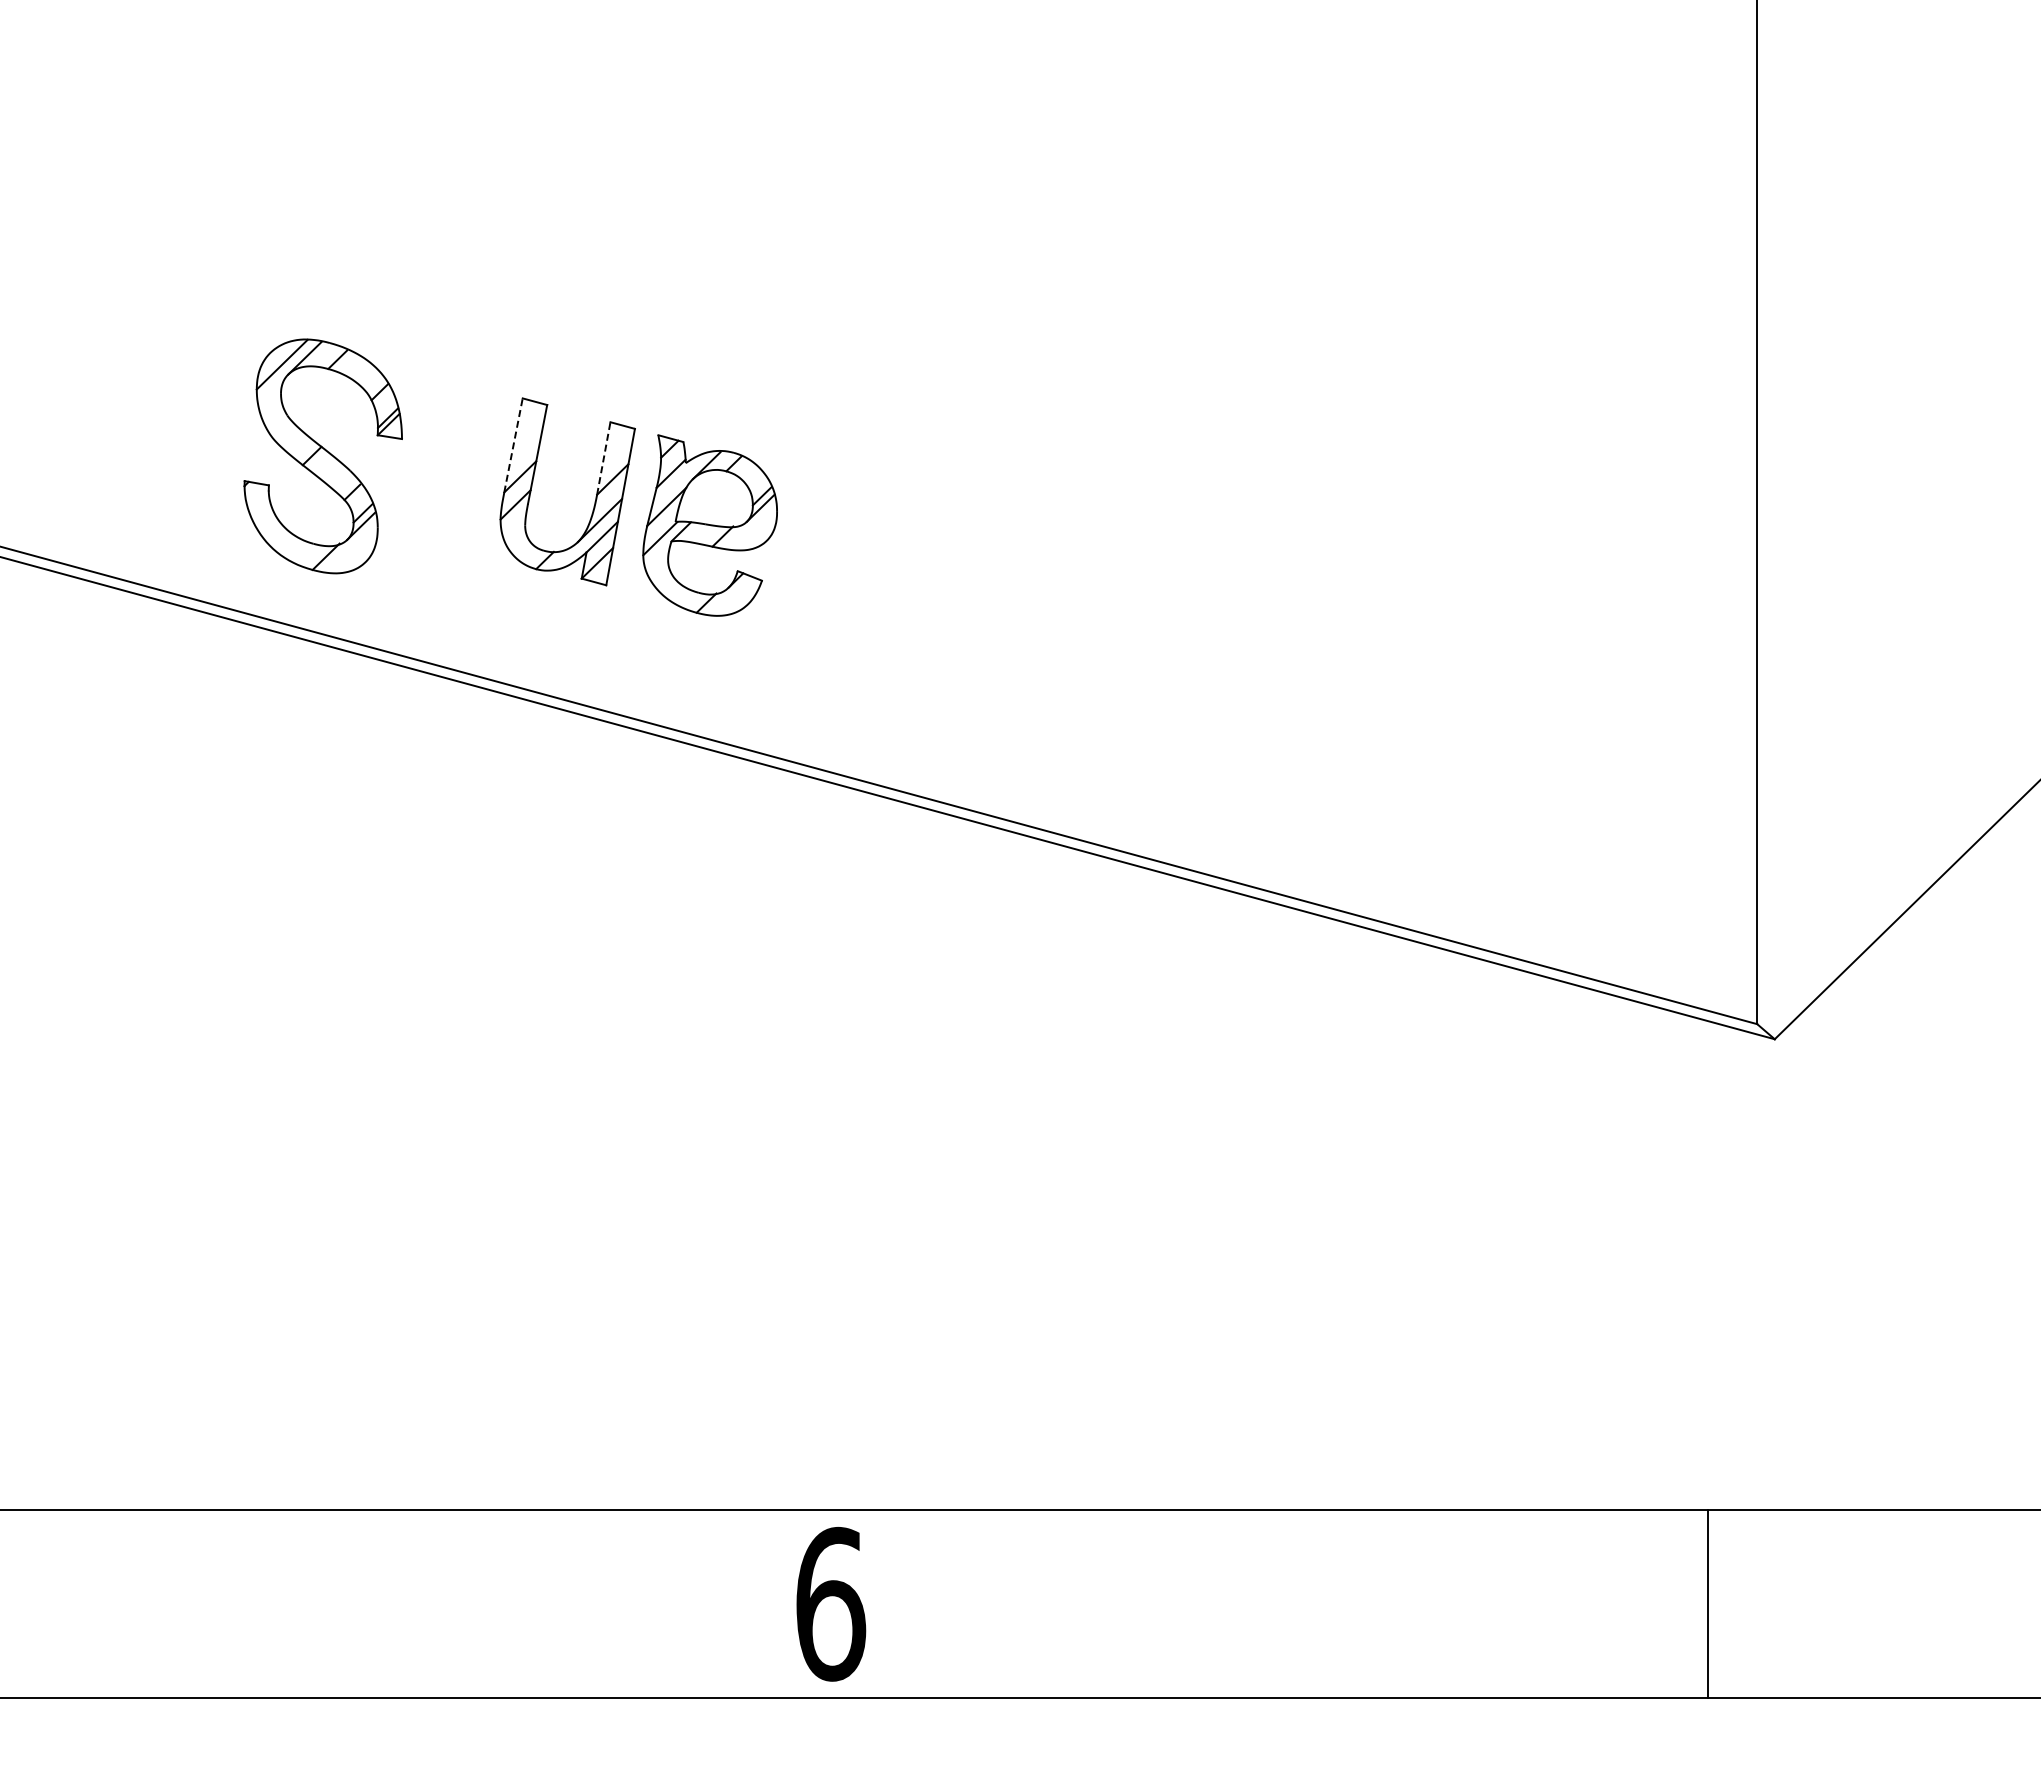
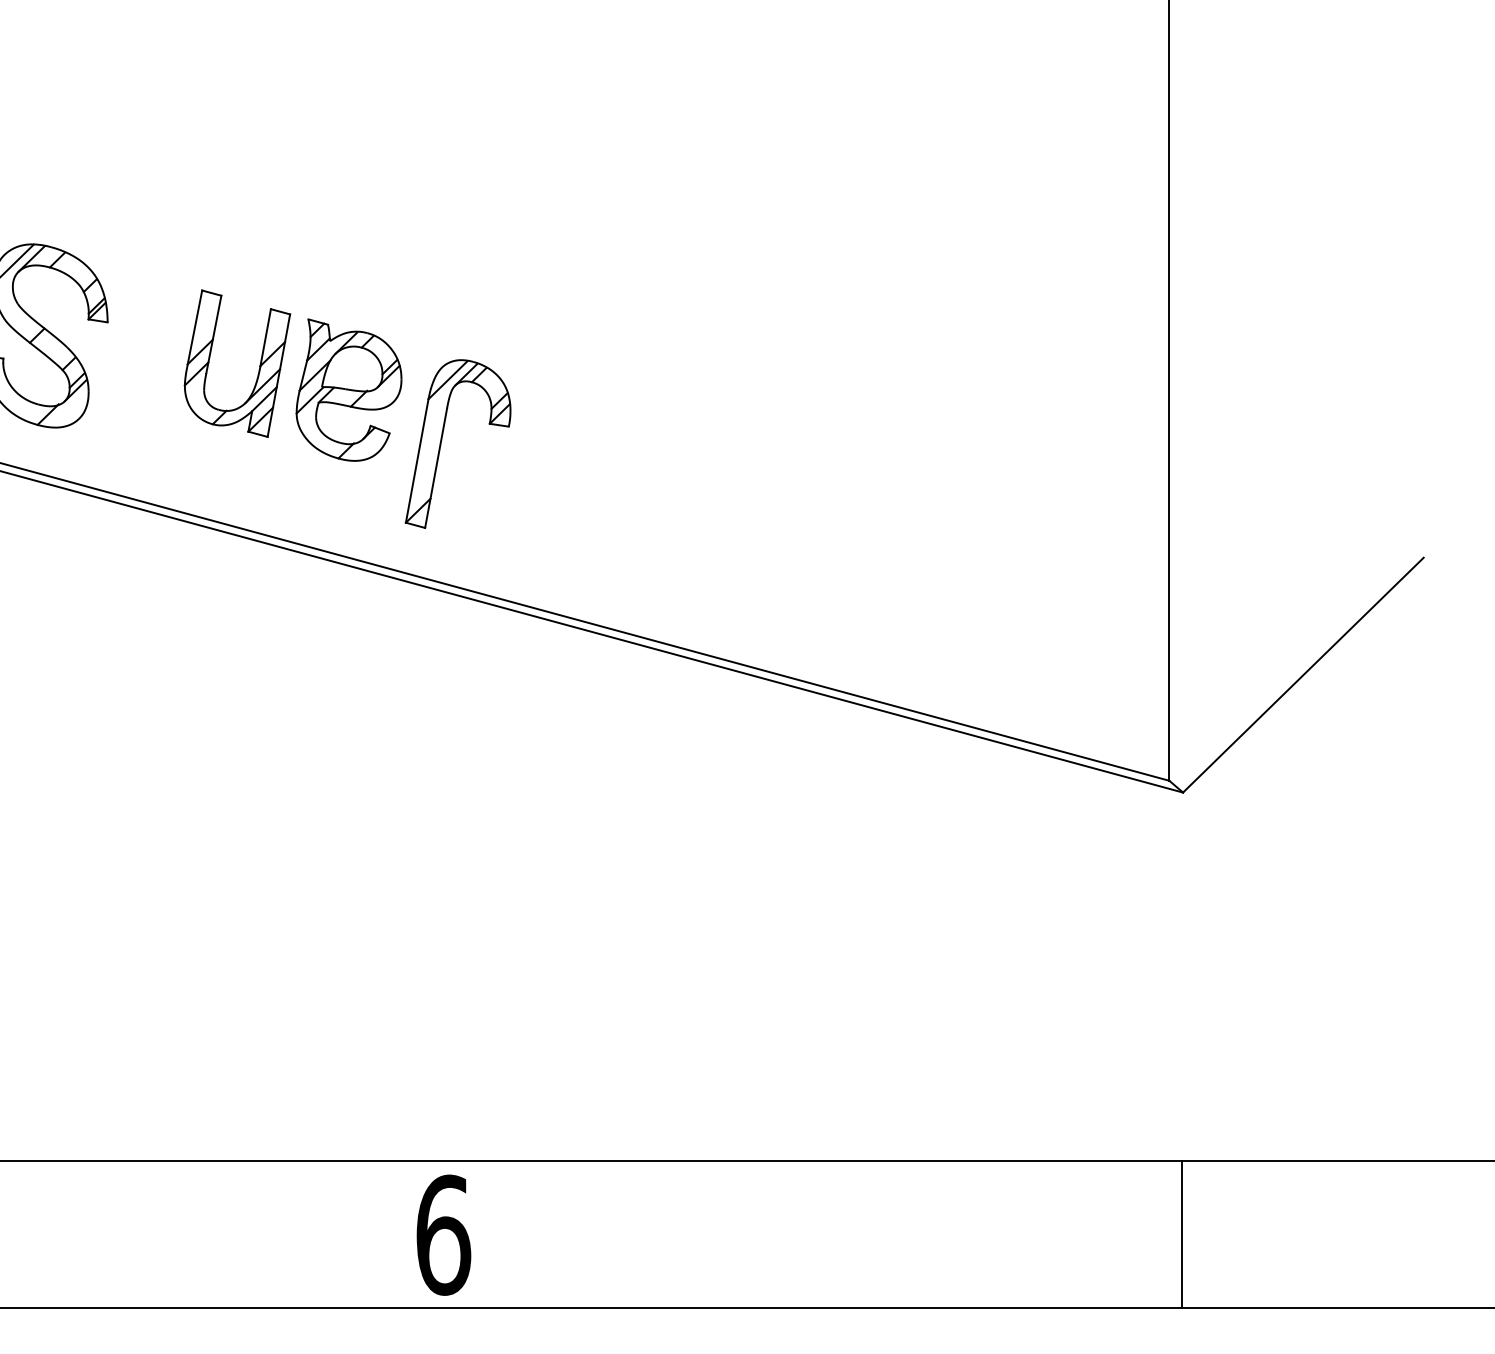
line: (513, 445) -> (194, 327), dashed -> solid
line: (603, 458) -> (265, 337), dashed -> solid
part: (828, 593) -> (441, 443), added
line: (1707, 1603) -> (1181, 1234), moved

